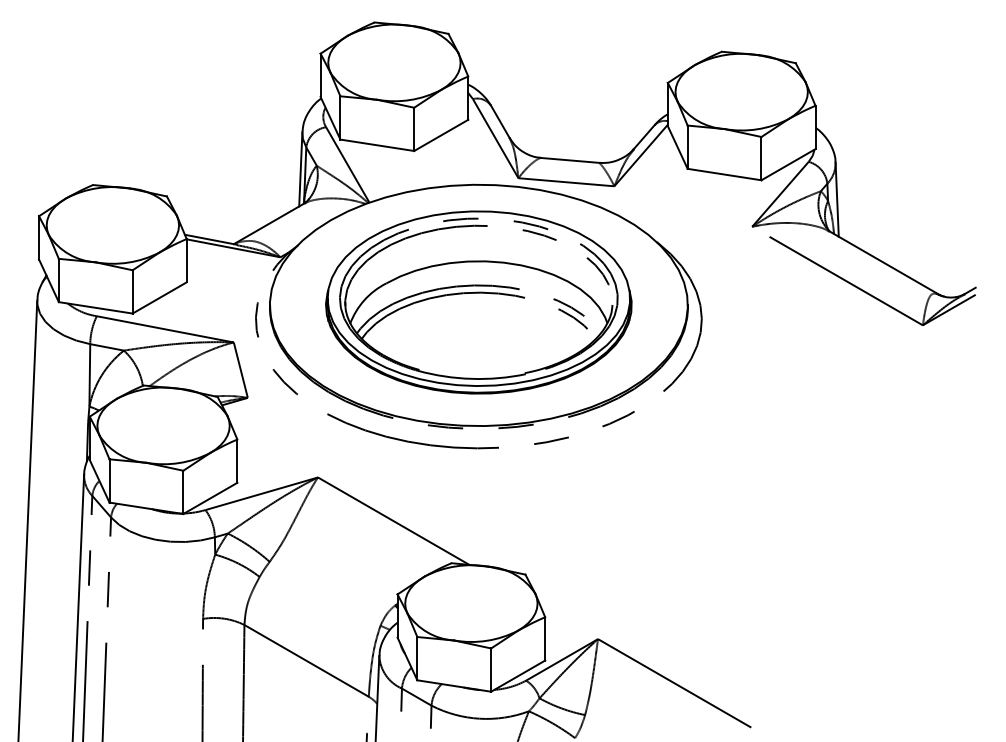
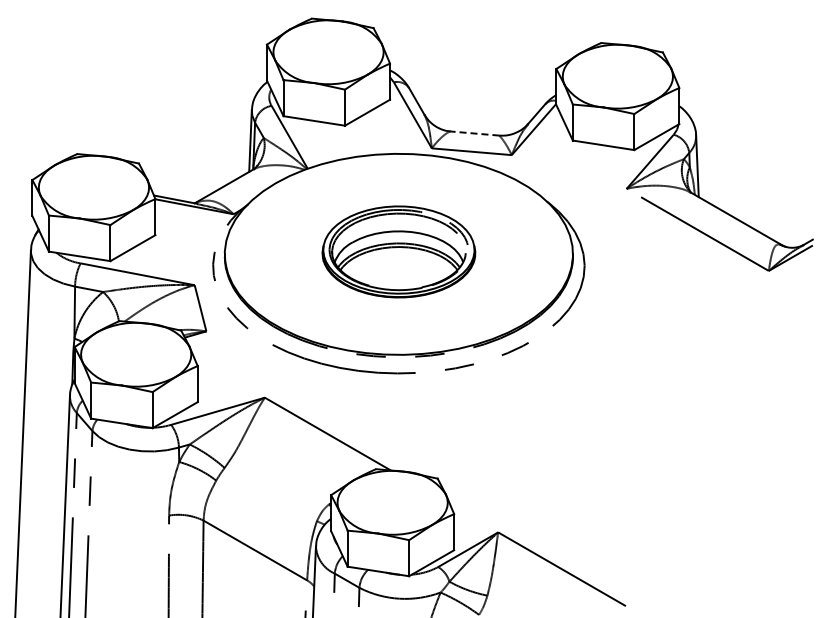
line: (569, 160) -> (474, 133), solid -> dashed
part: (478, 301) -> (398, 251), size x0.6

